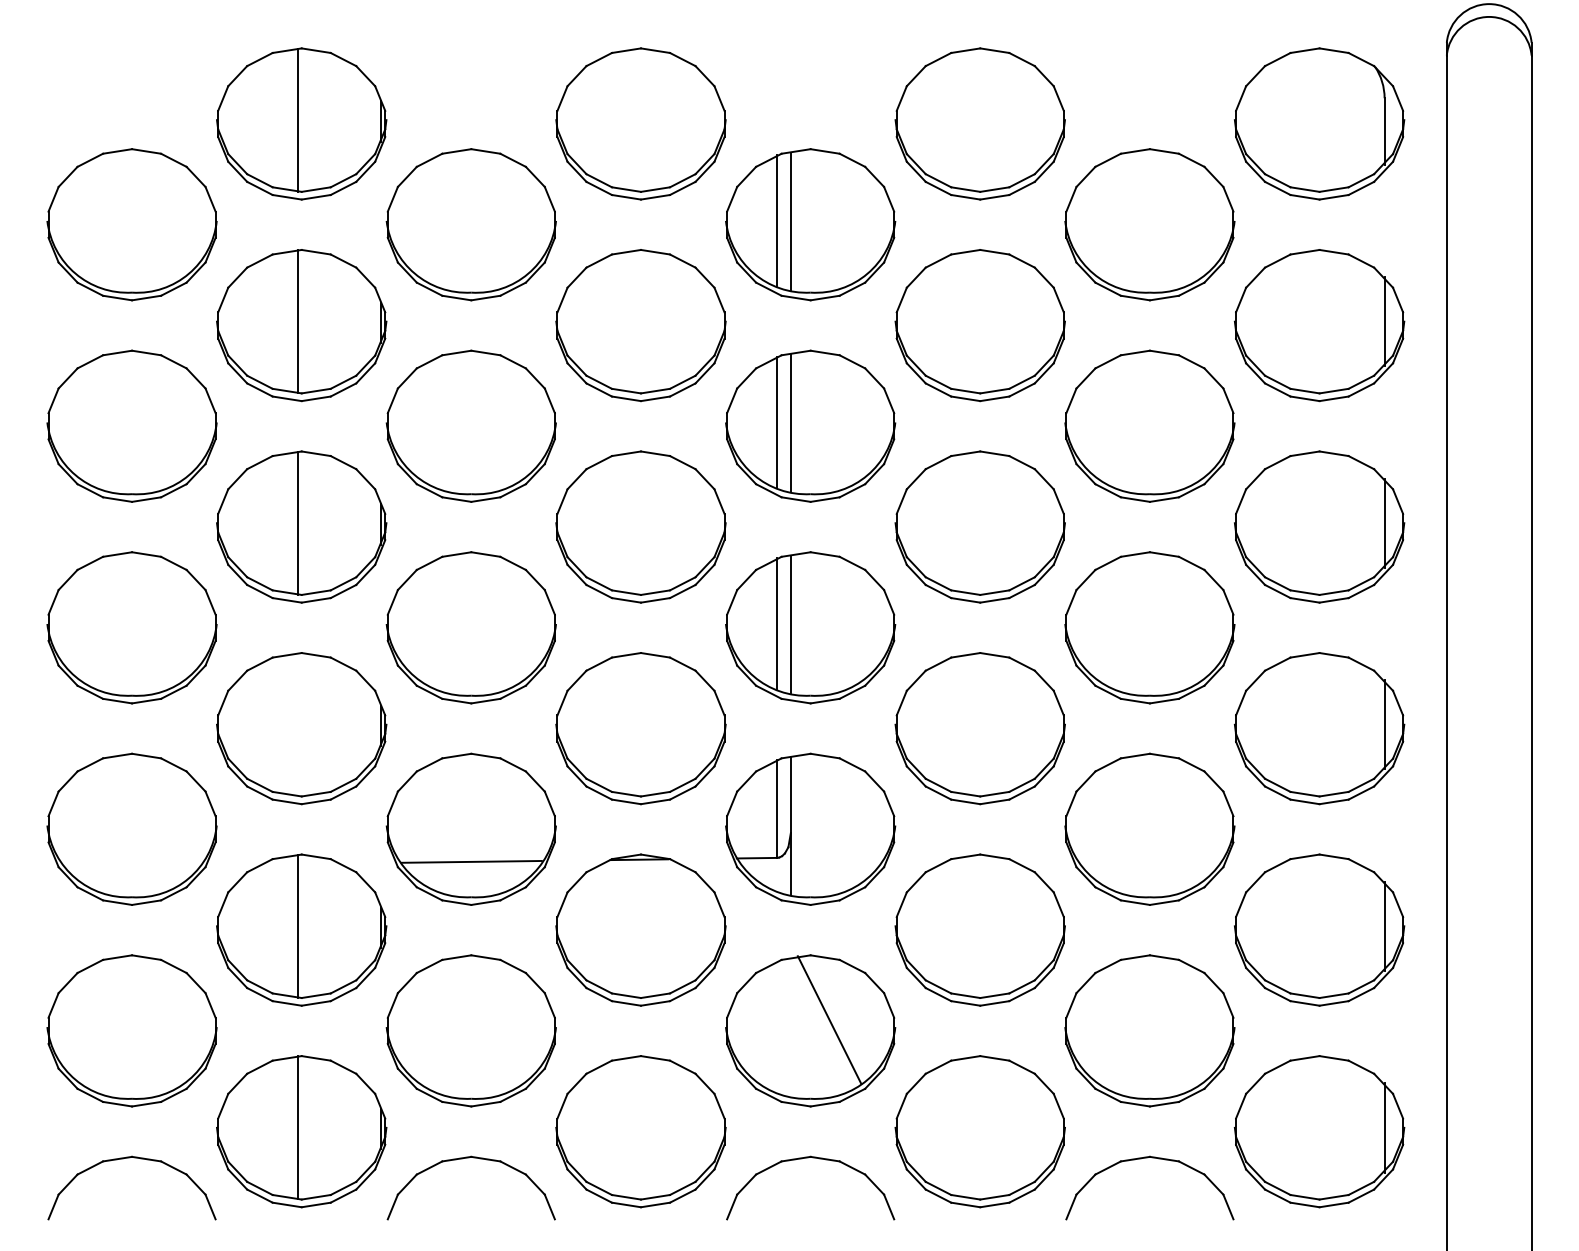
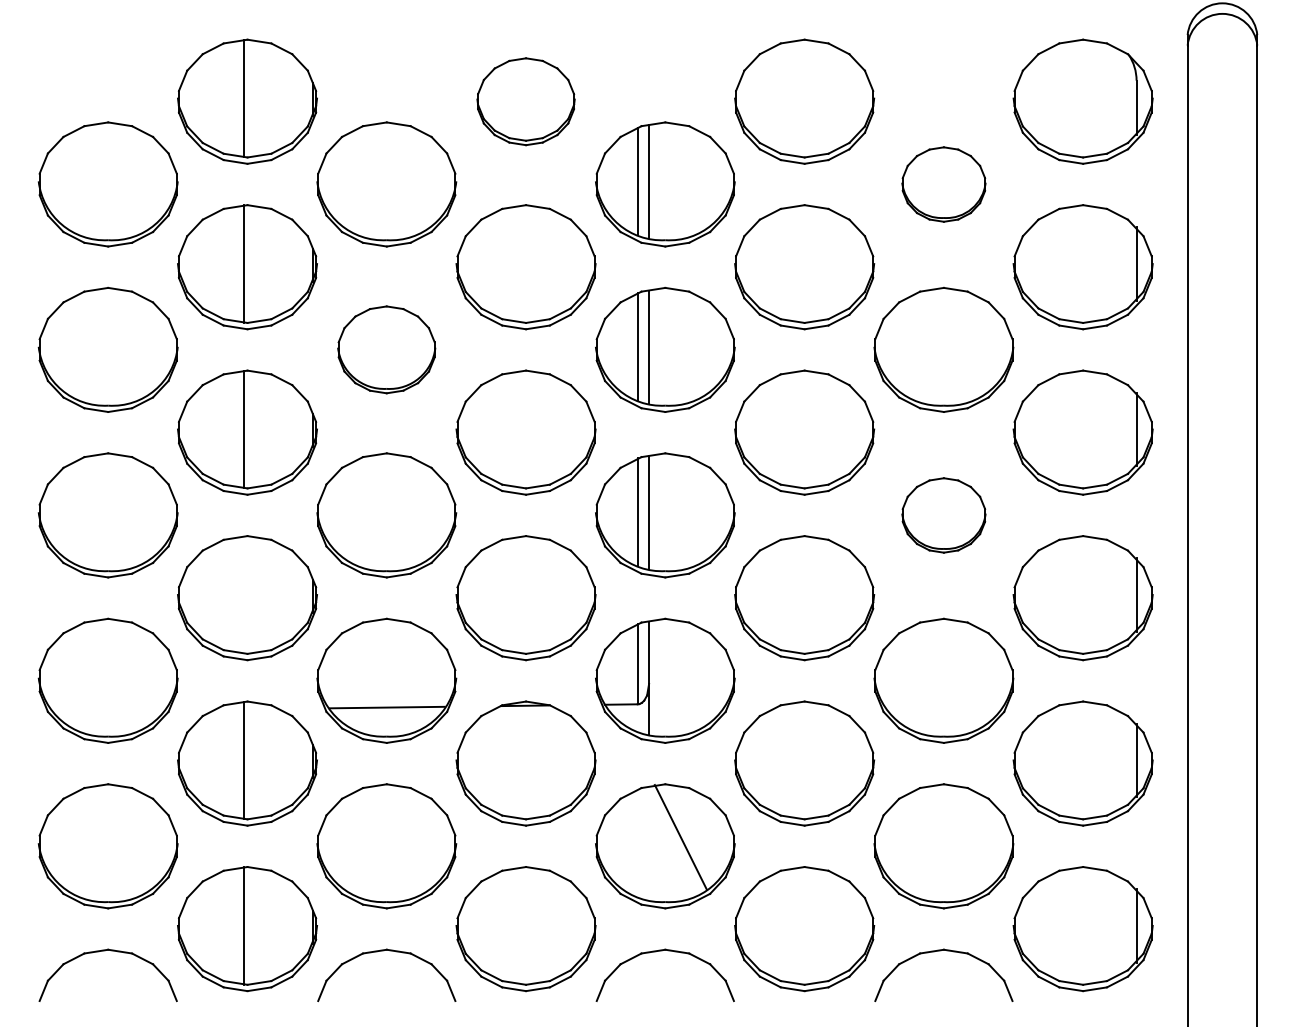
part: (640, 123) -> (525, 101), size x0.7
part: (1149, 224) -> (943, 184), size x0.6
part: (470, 425) -> (386, 349), size x0.7
part: (1149, 627) -> (943, 515), size x0.6

